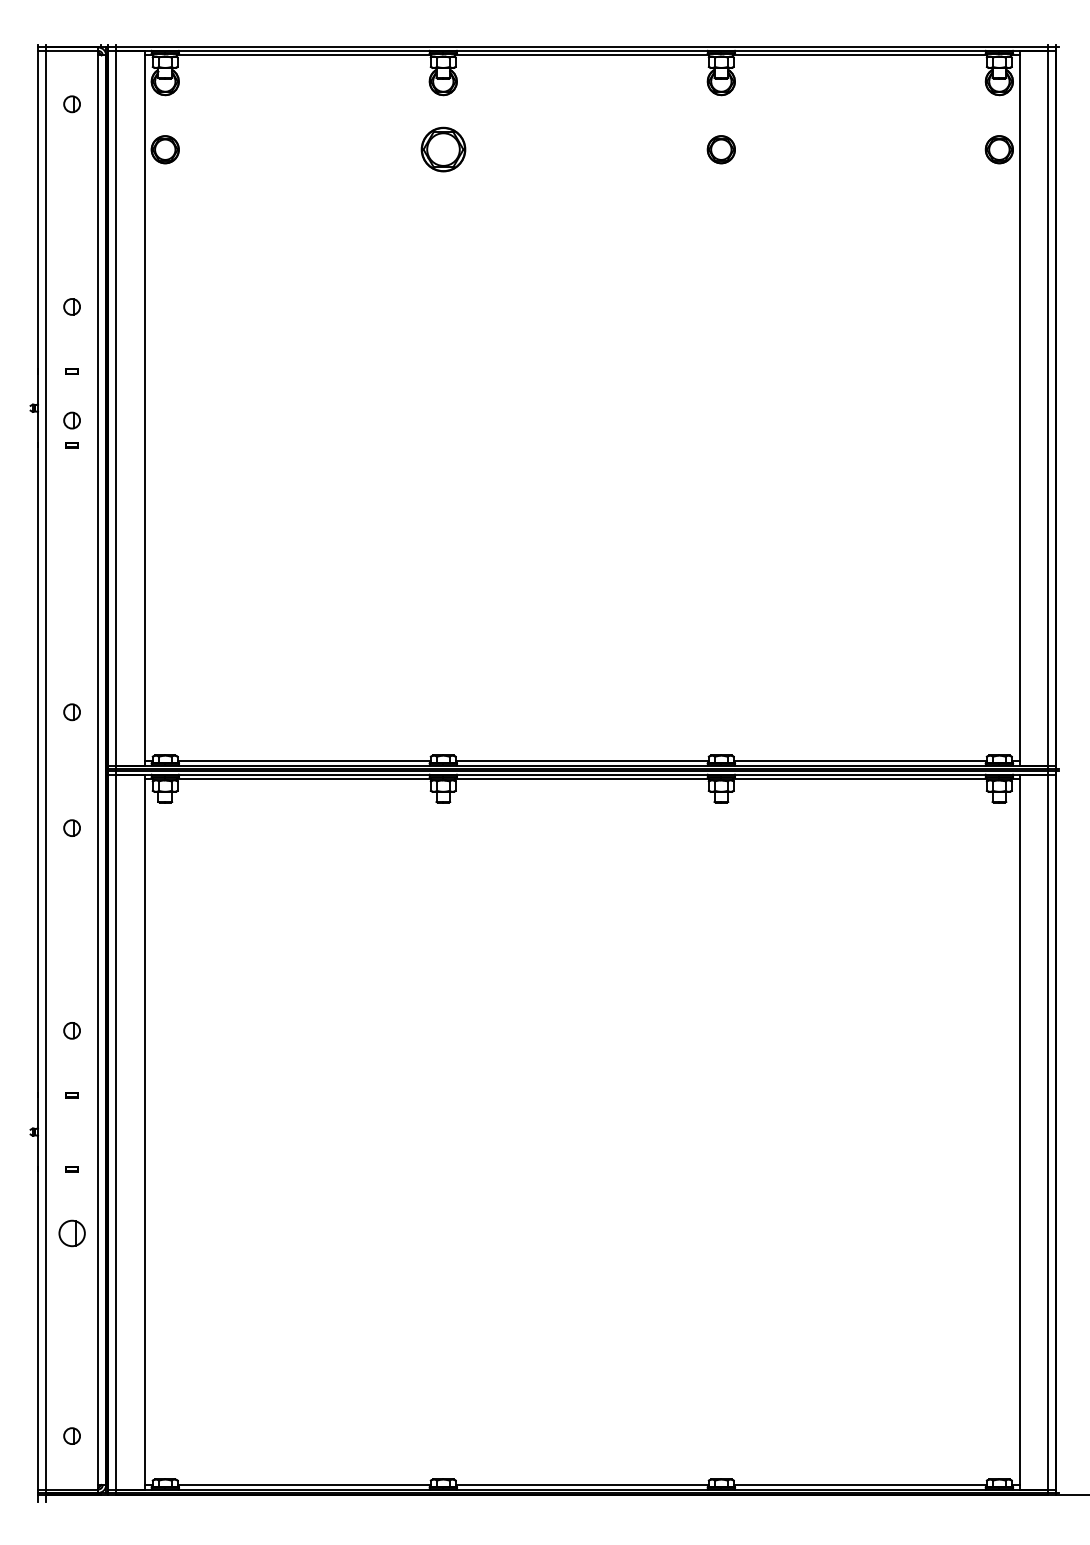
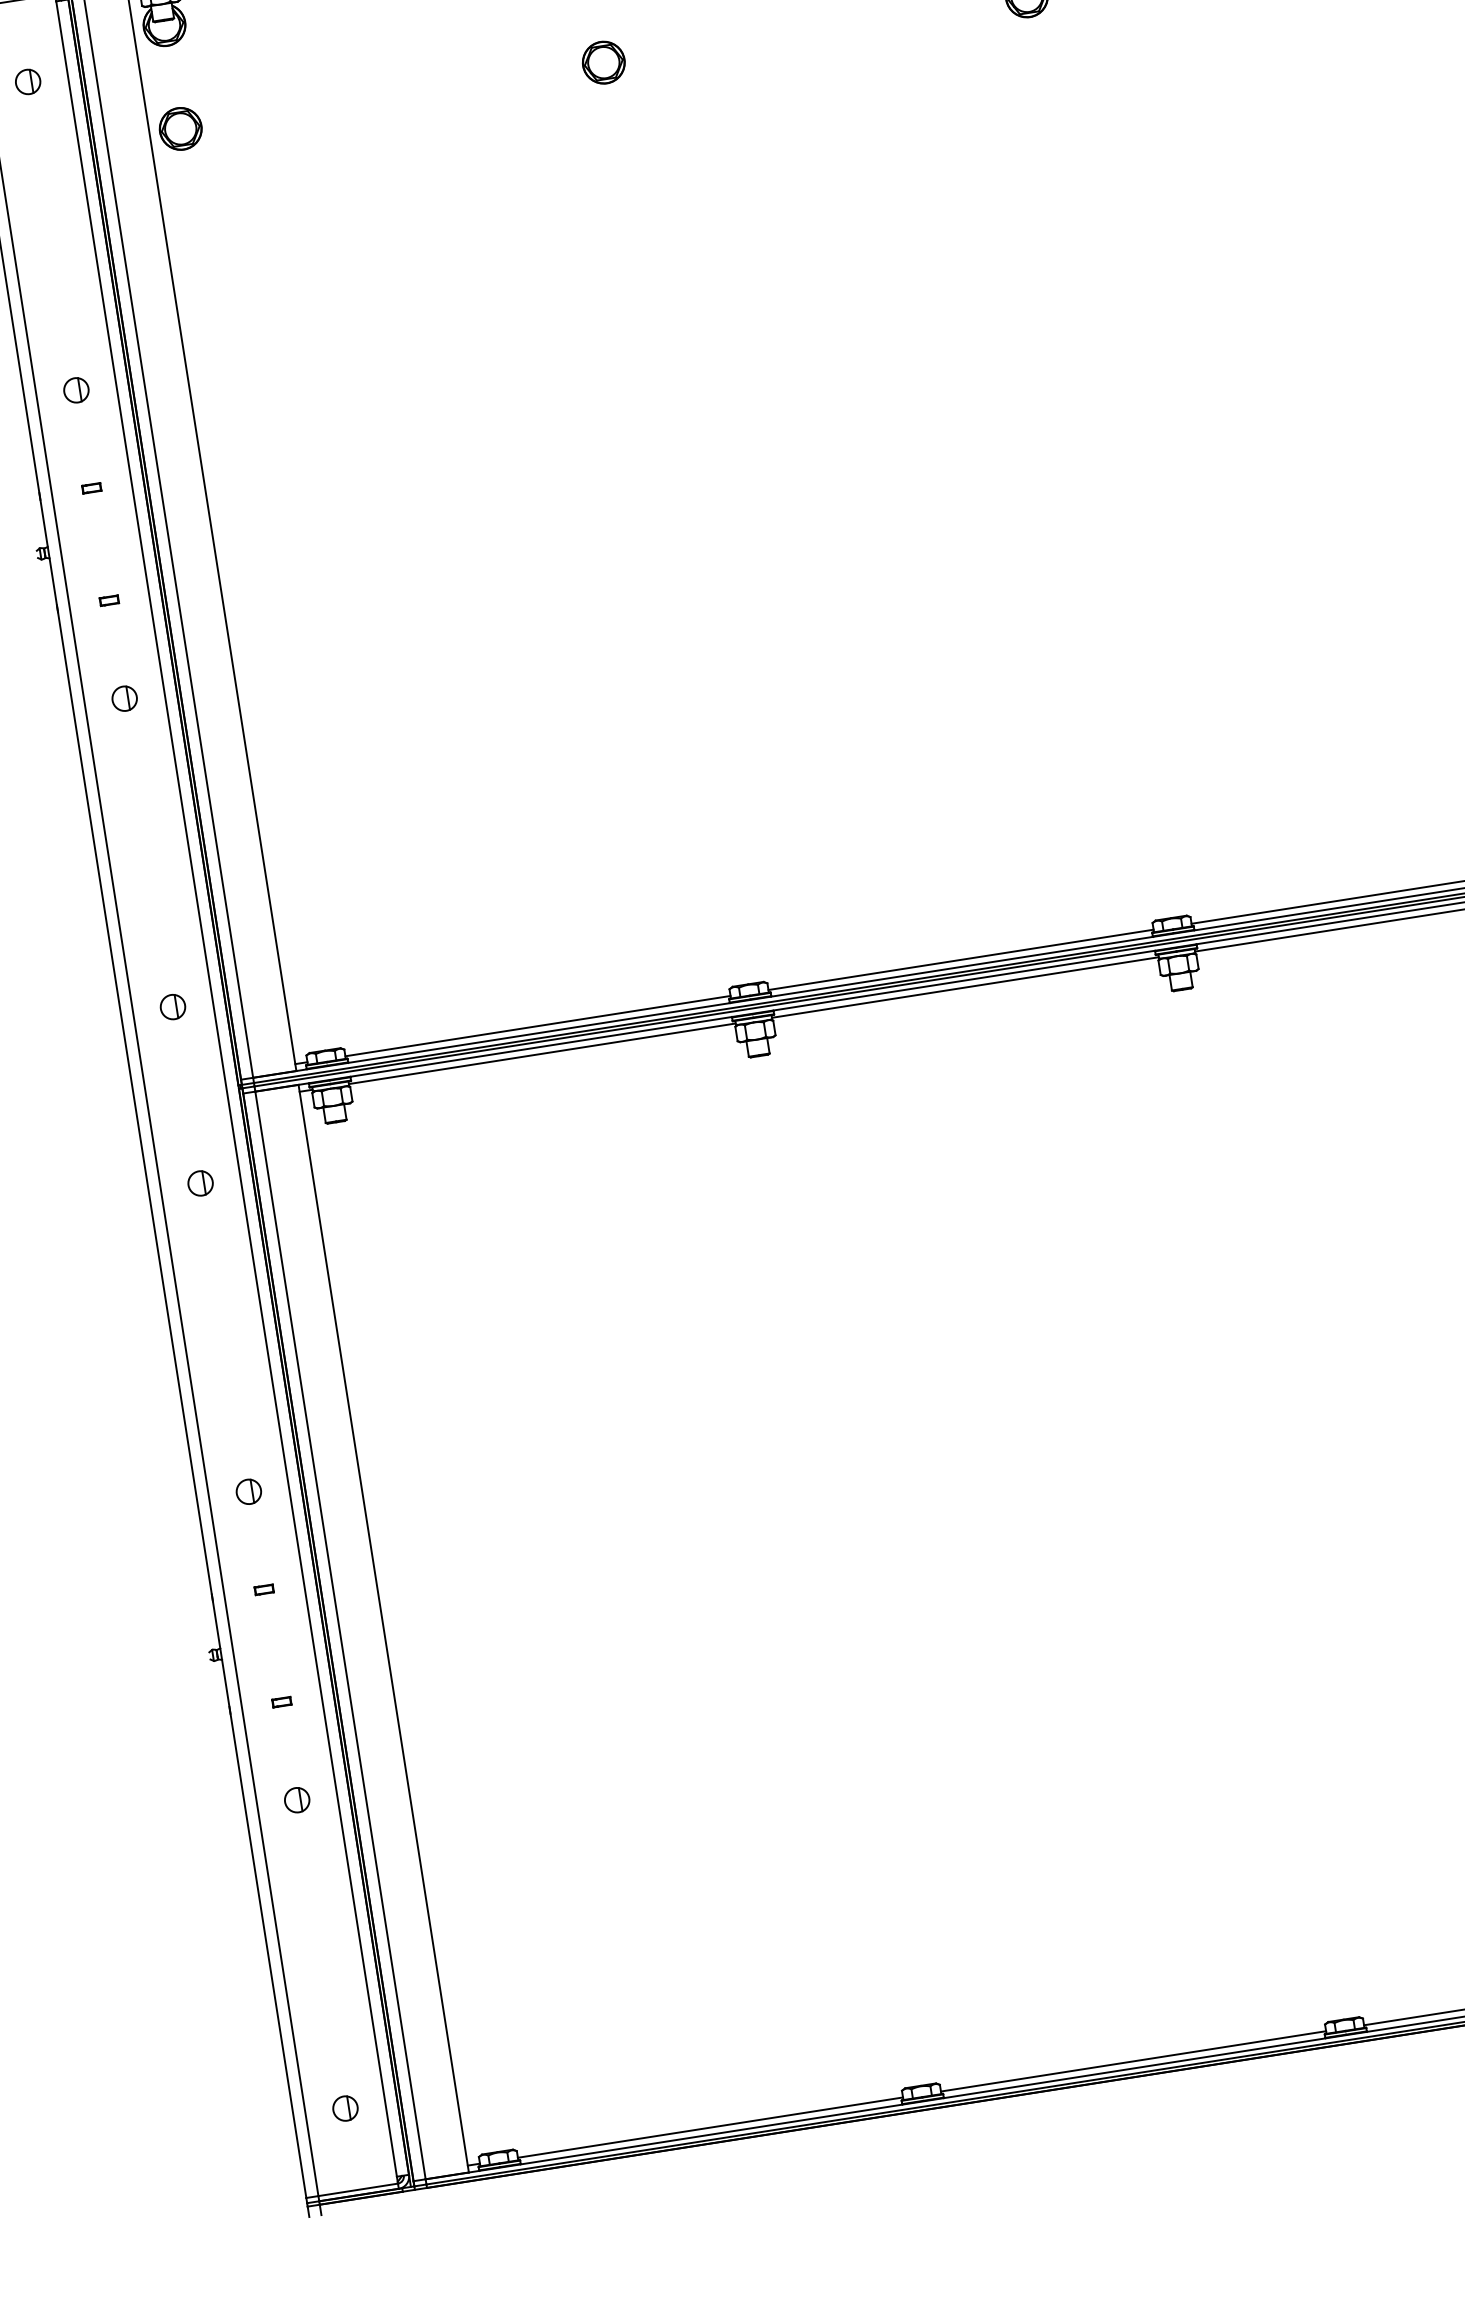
part: (442, 149) -> (602, 62), size x0.62
part: (71, 420) -> (123, 698), moved
part: (71, 1233) -> (296, 1800), size x0.62

